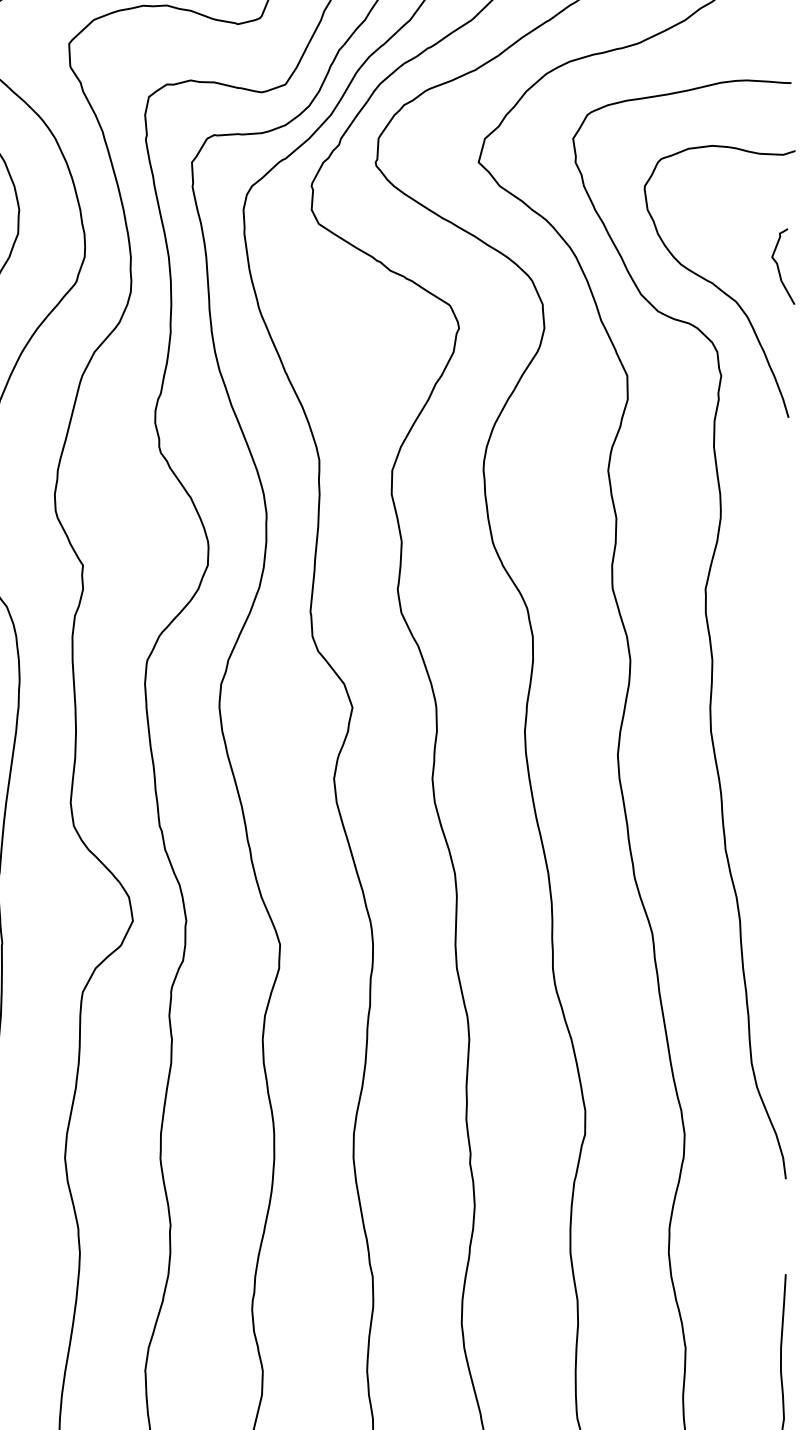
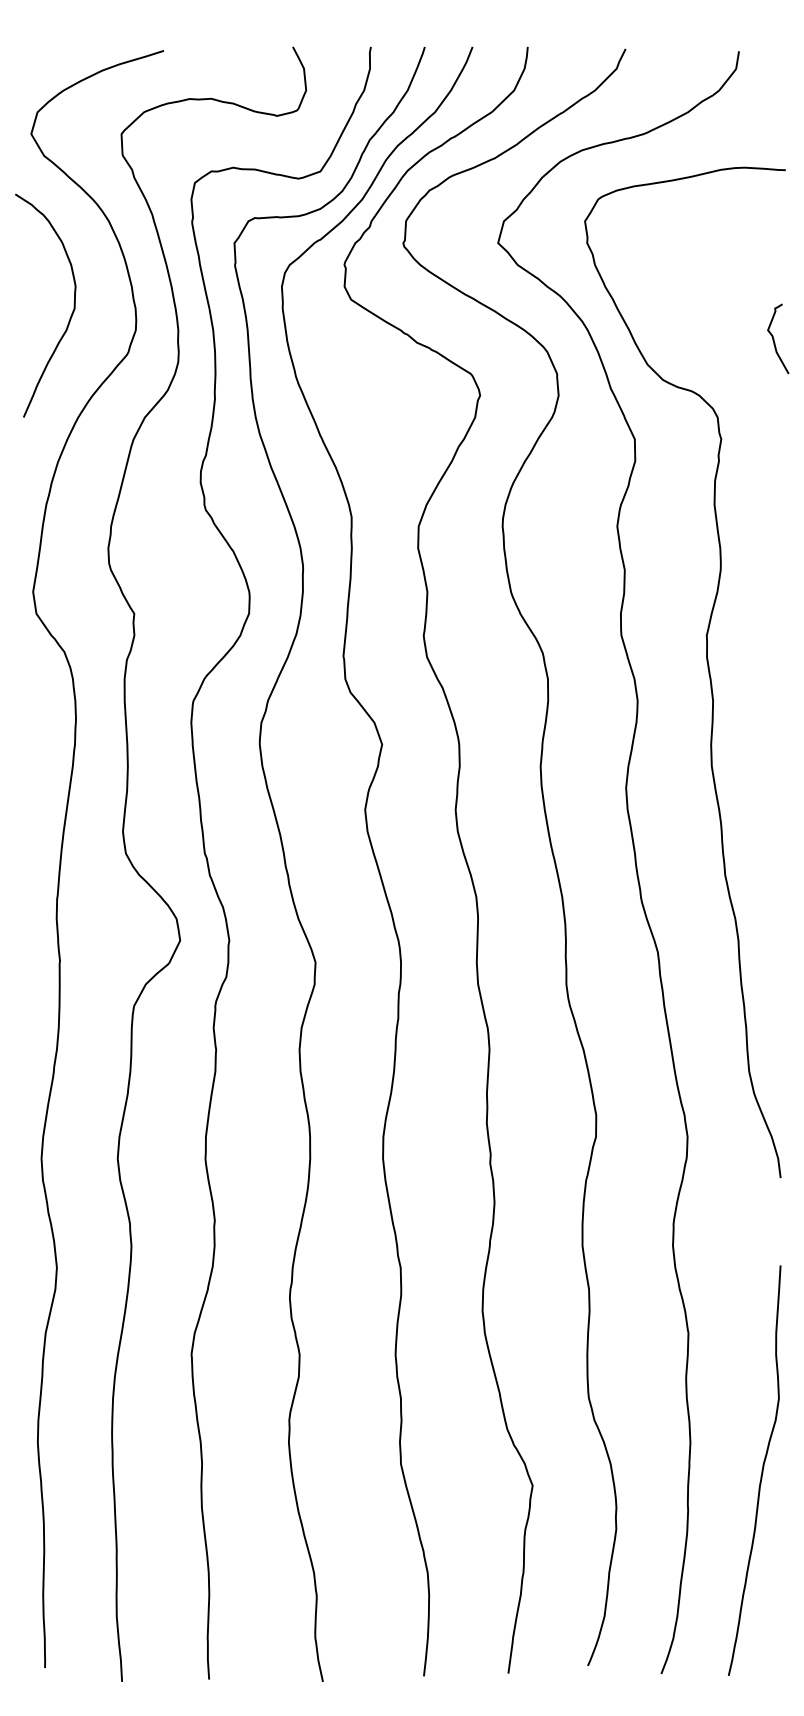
curve: (716, 284) -> (716, 355), removed

